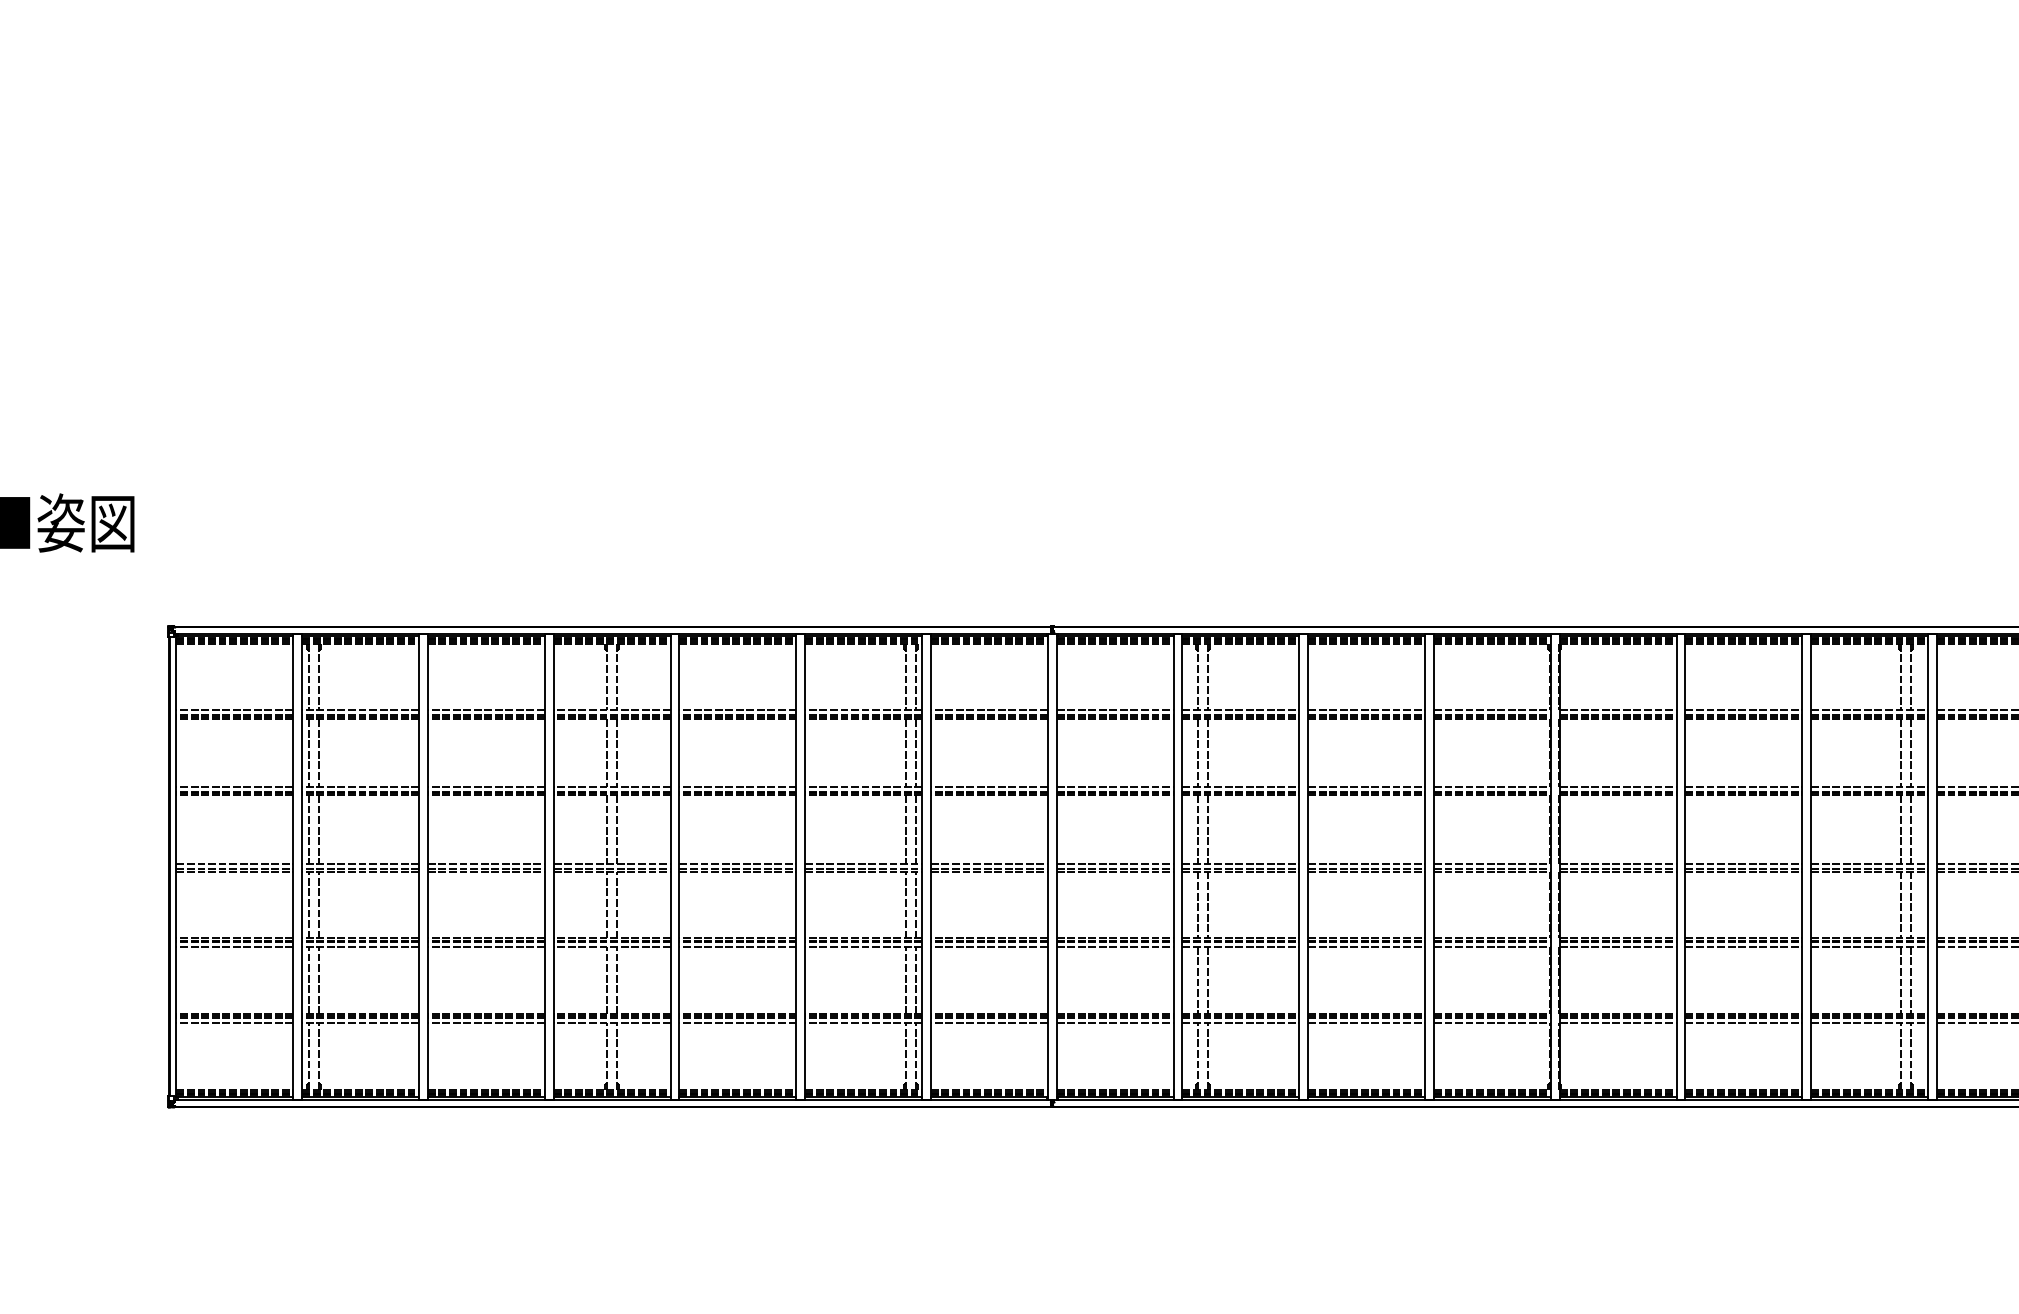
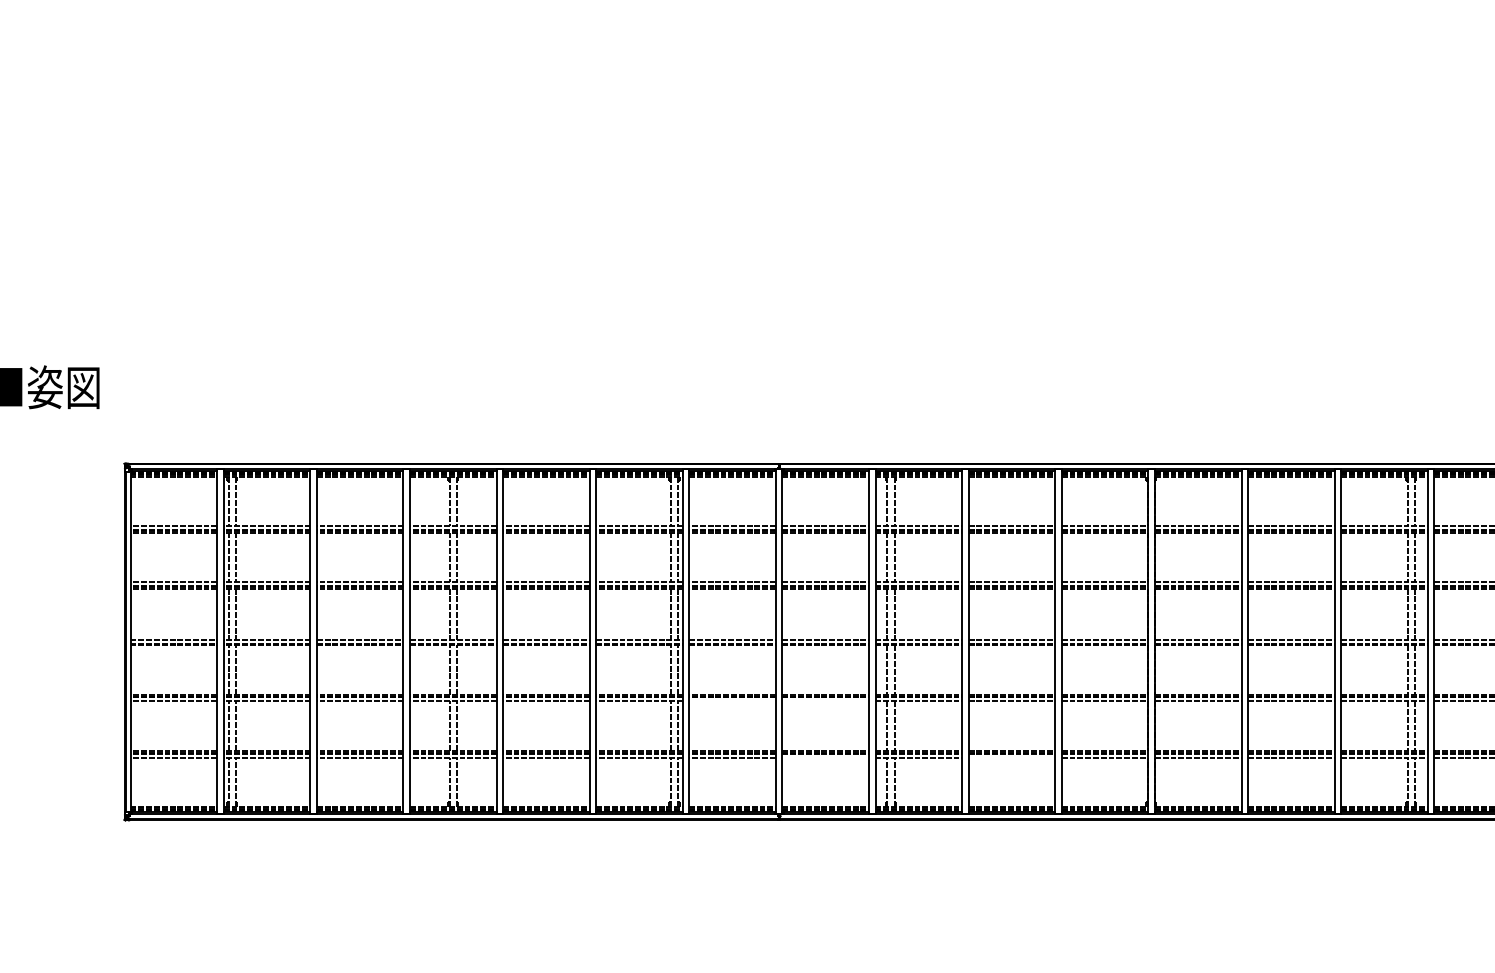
line: (989, 947) -> (732, 701), removed
line: (1114, 947) -> (825, 701), removed
line: (1114, 1022) -> (825, 757), removed
line: (1366, 1022) -> (1011, 757), removed

